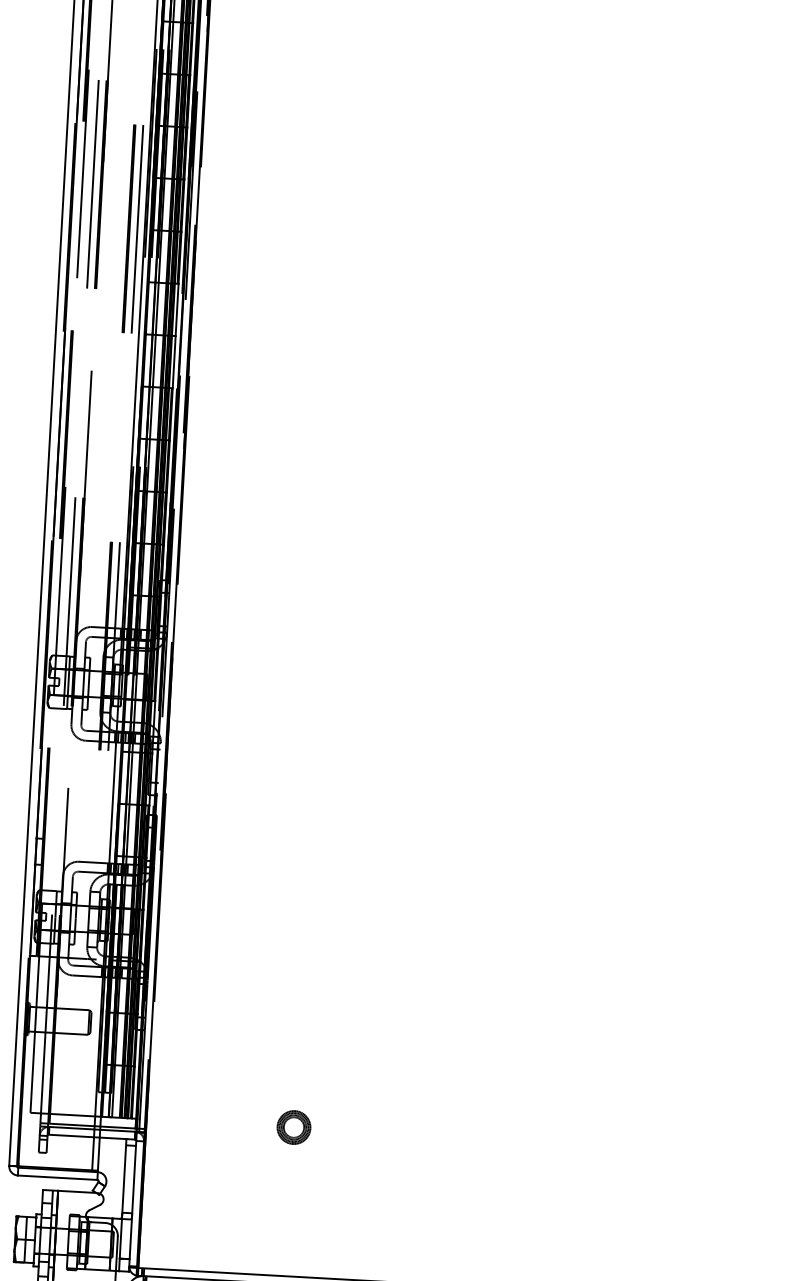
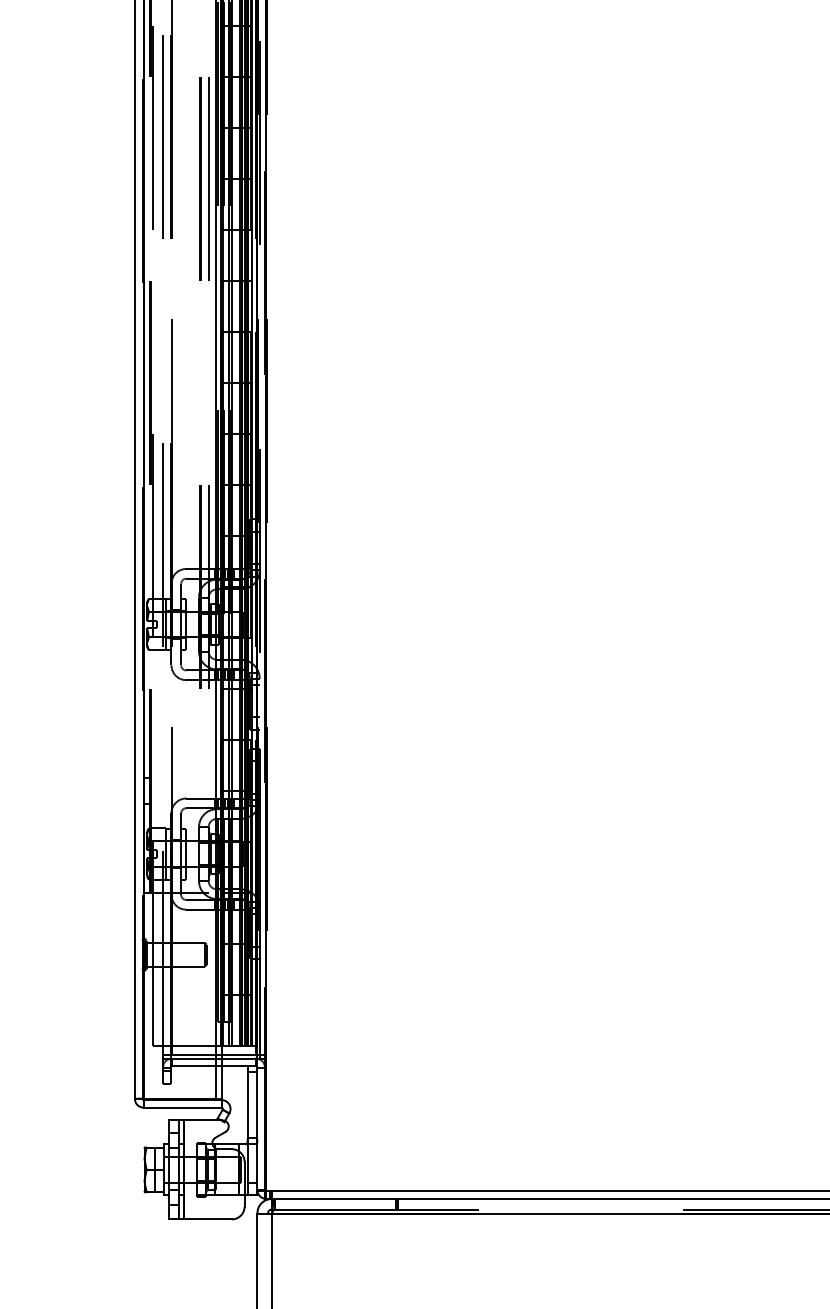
part: (294, 1127) -> (410, 1045), removed

